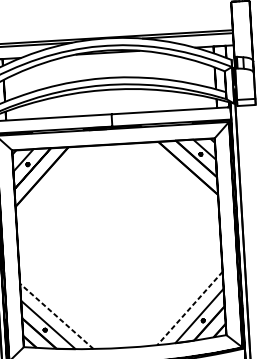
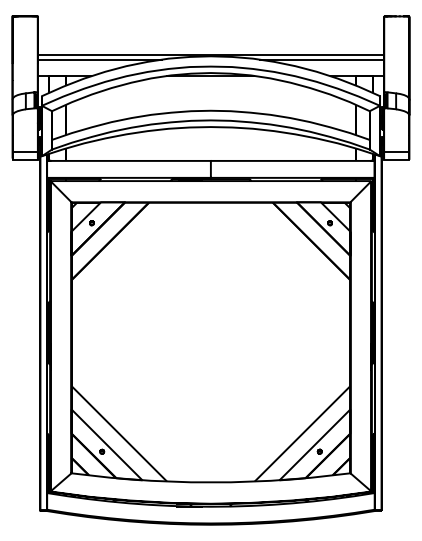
line: (189, 308) -> (302, 433), dashed -> solid
line: (56, 316) -> (118, 433), dashed -> solid

